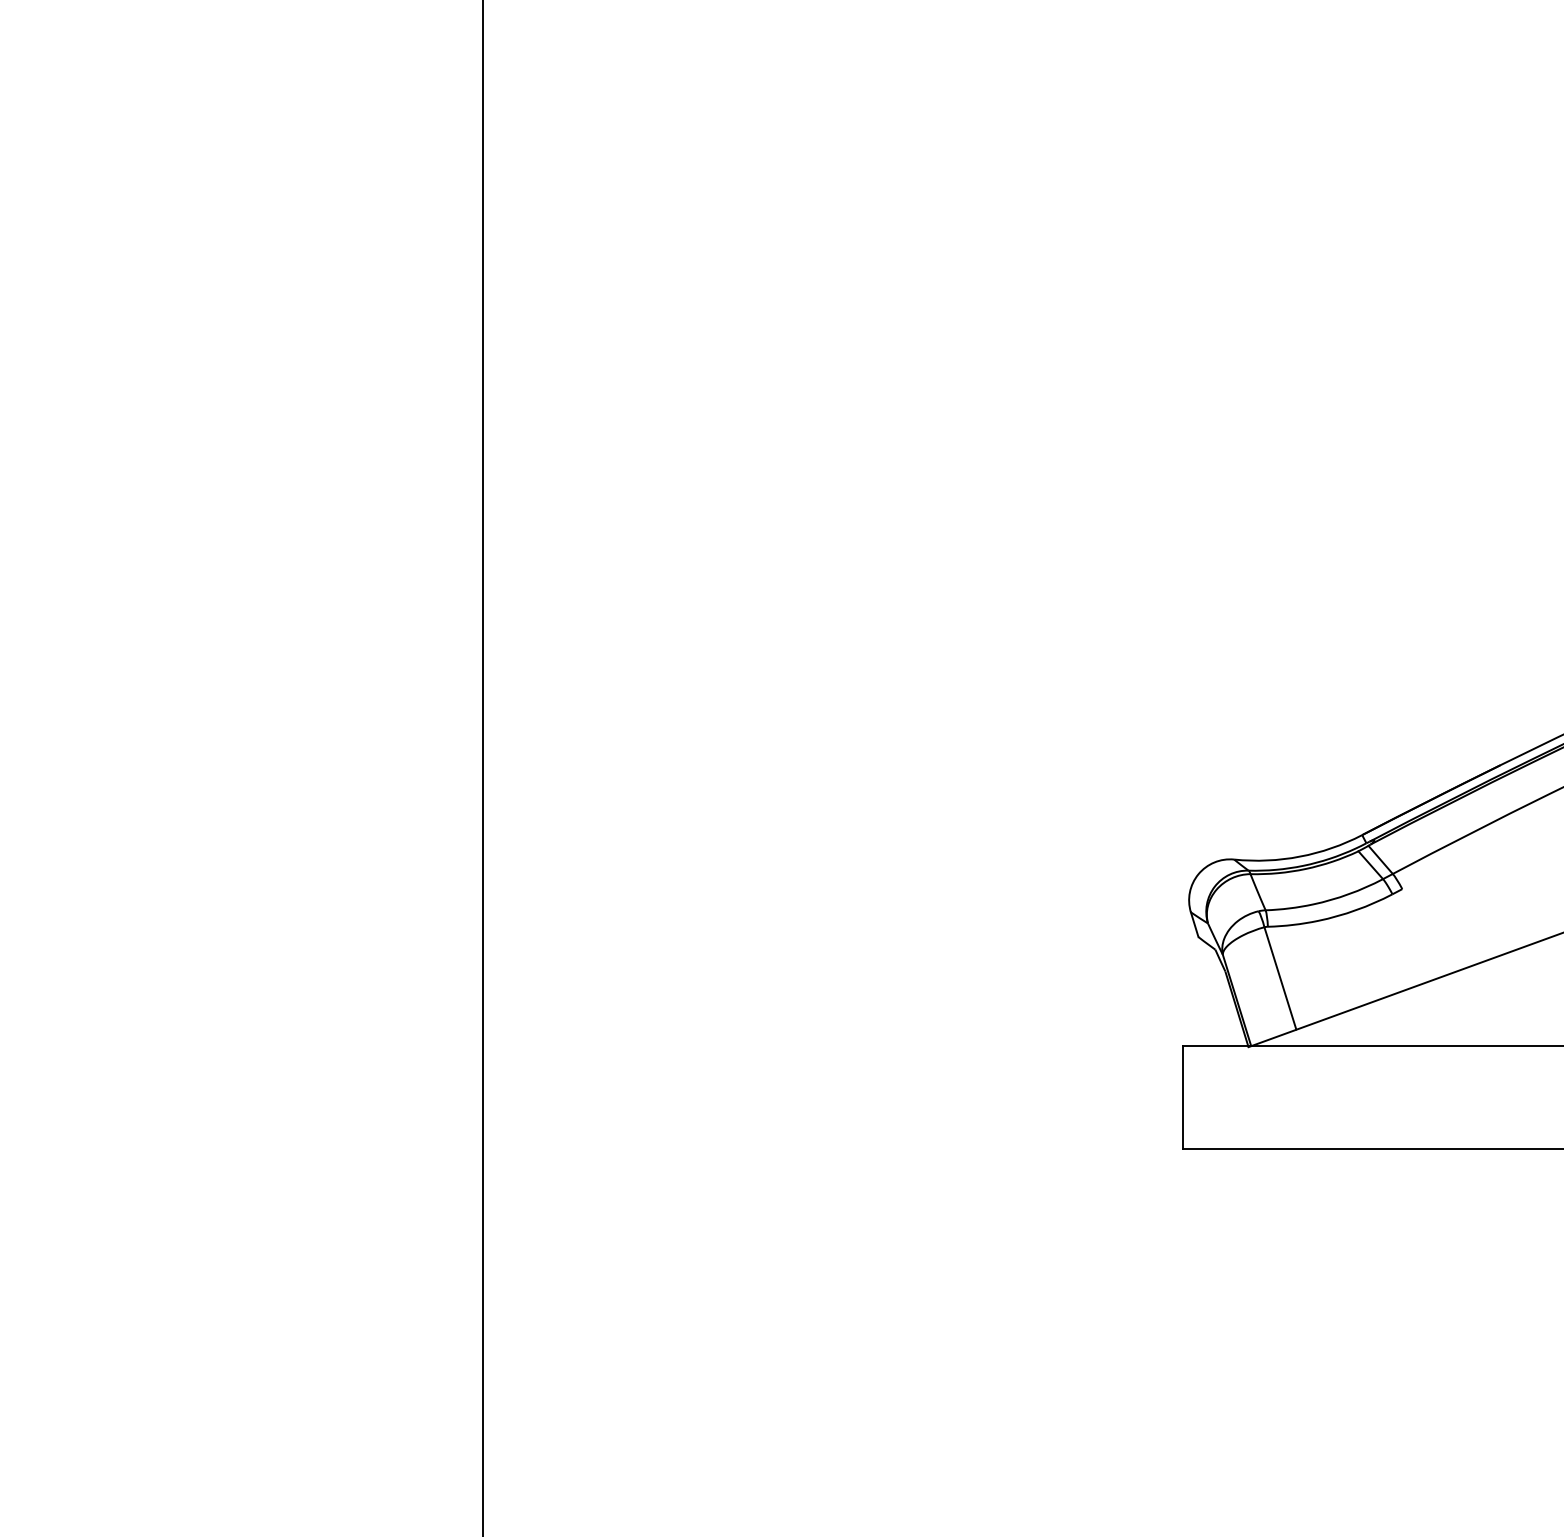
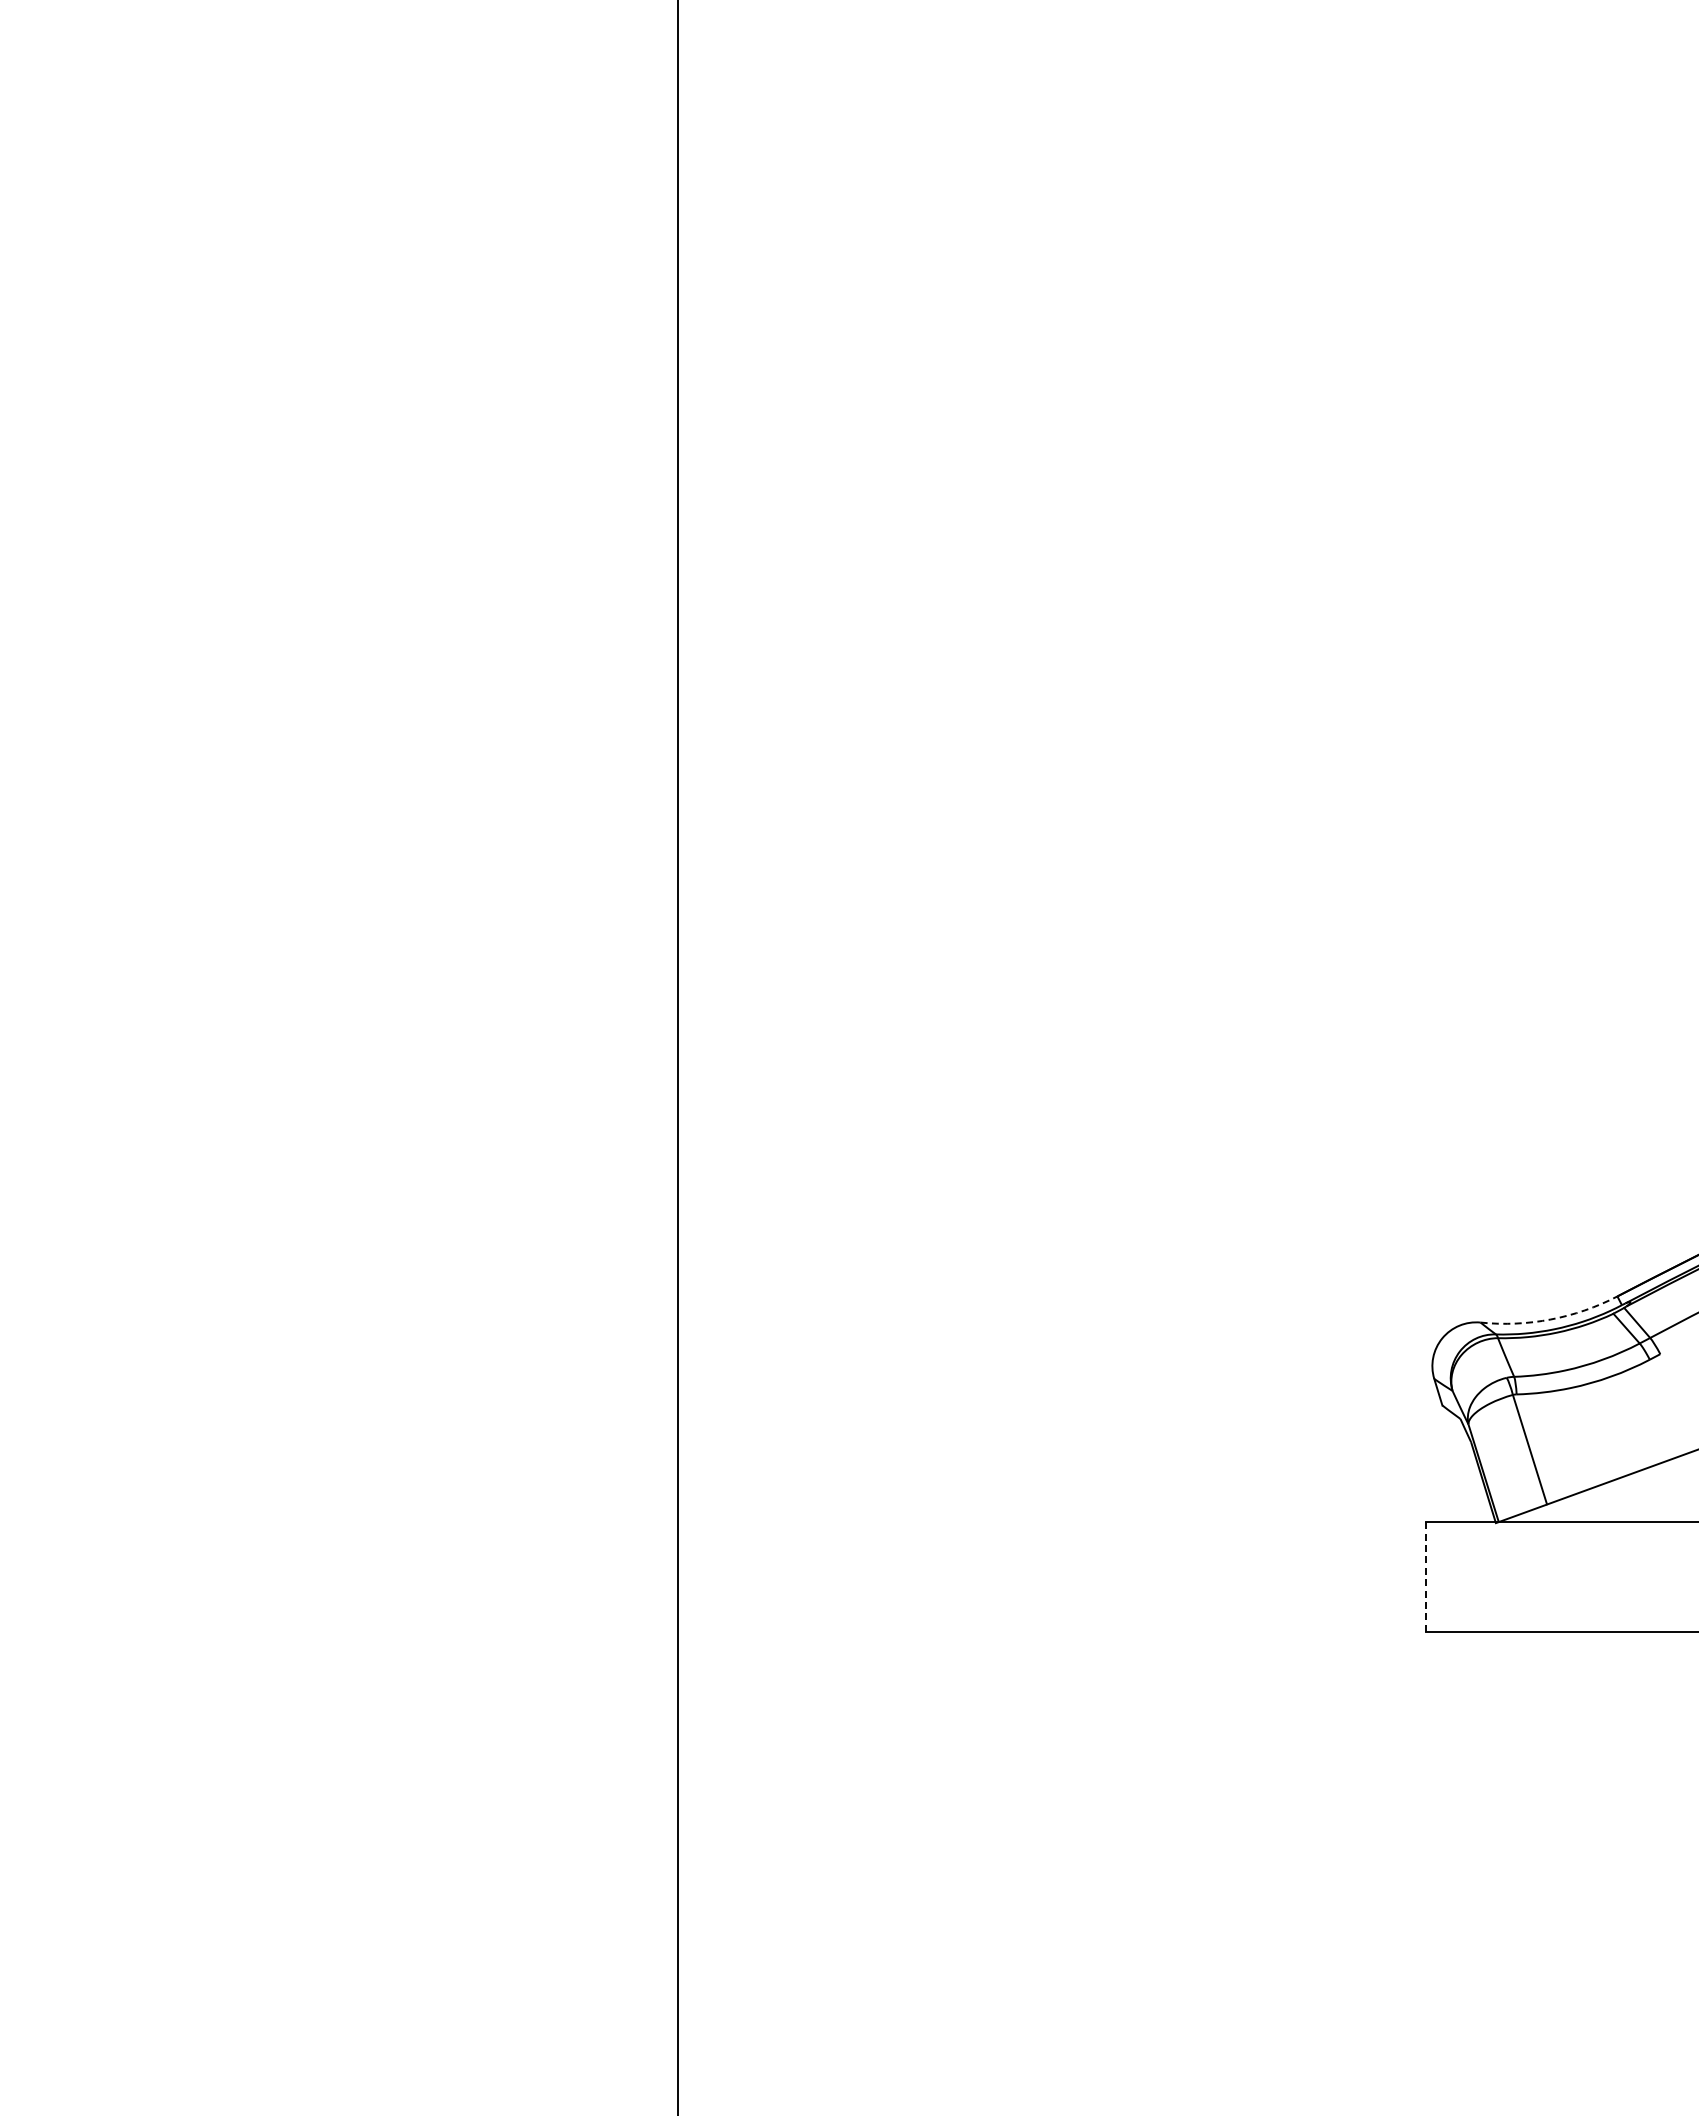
arc: (1299, 856) -> (1550, 1319), solid -> dashed
line: (1183, 1097) -> (1426, 1576), solid -> dashed

